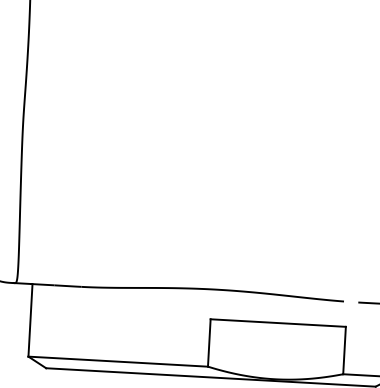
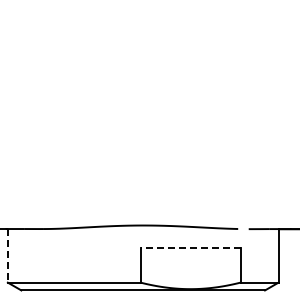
line: (30, 319) -> (7, 255), solid -> dashed
line: (278, 322) -> (190, 247), solid -> dashed

